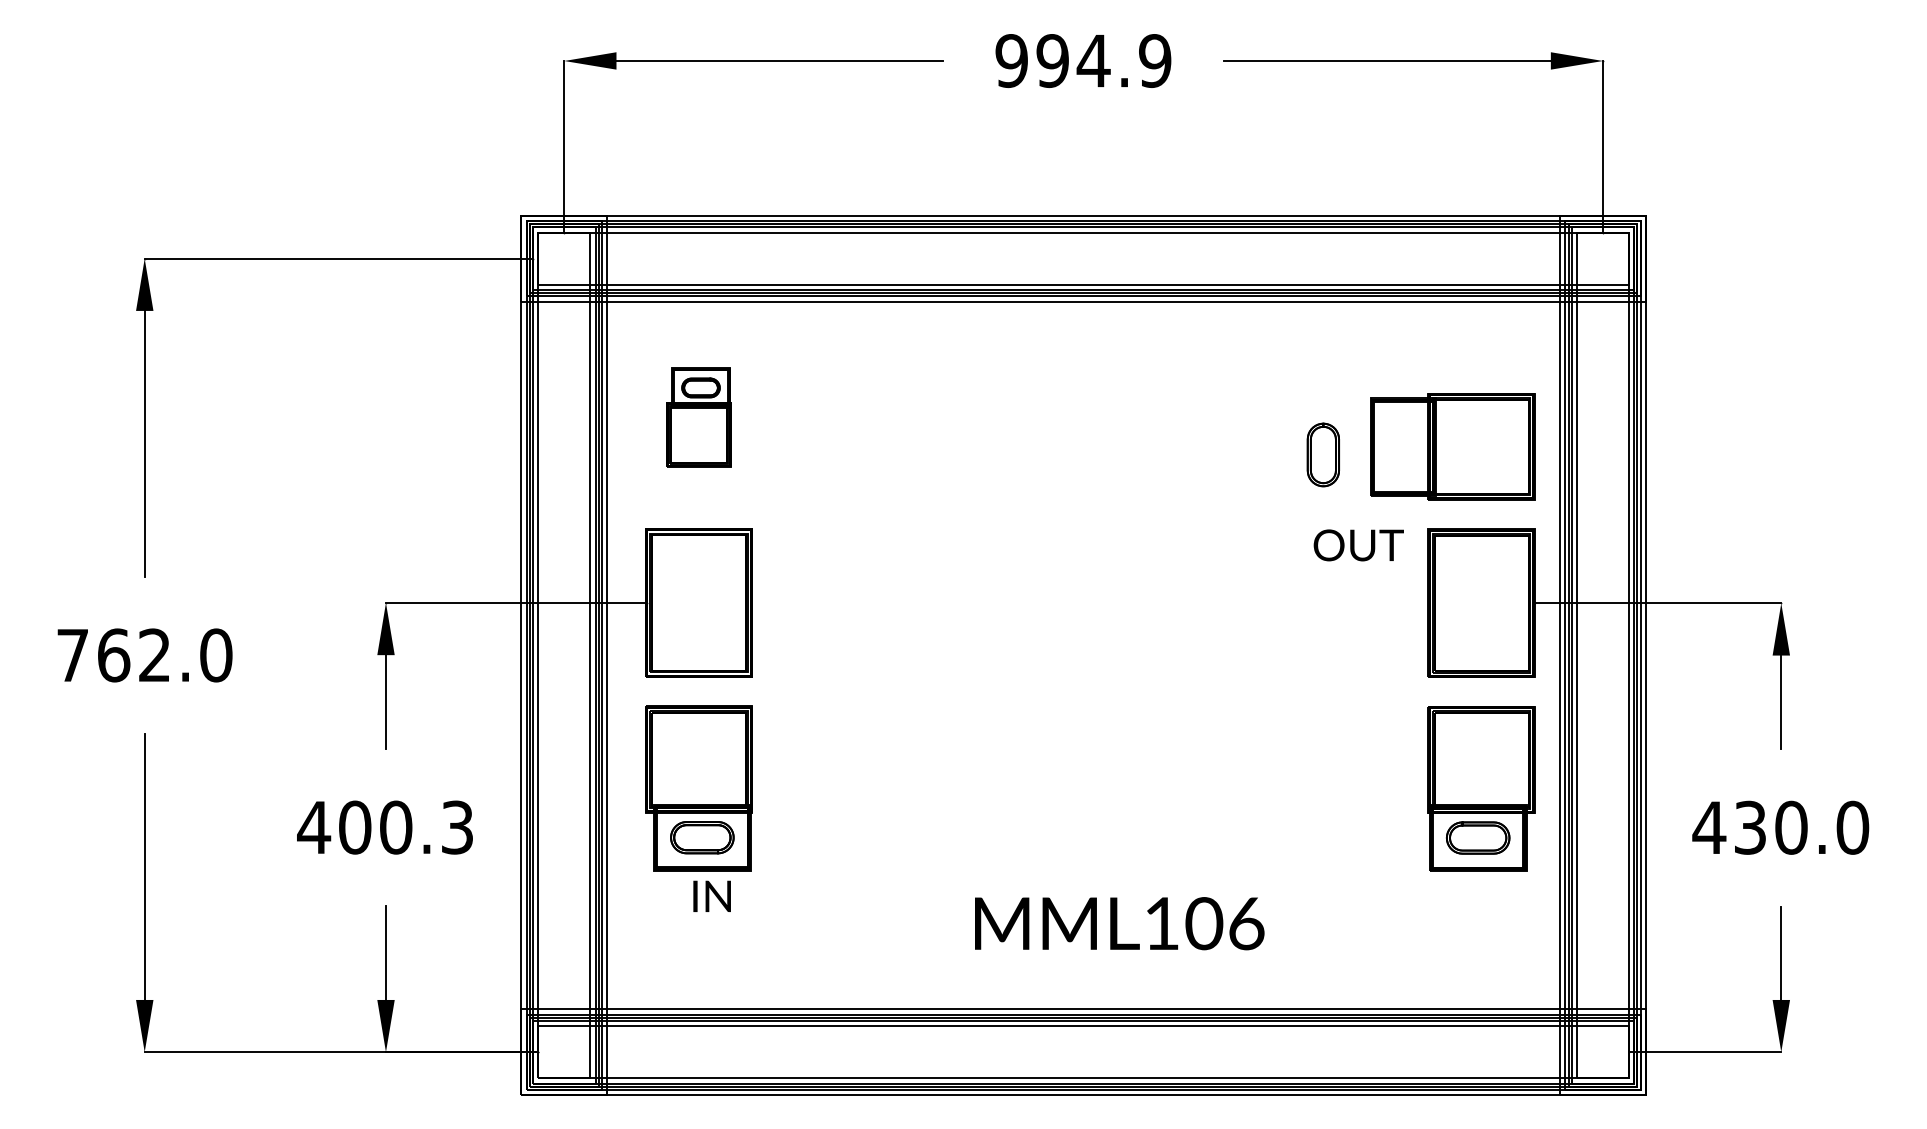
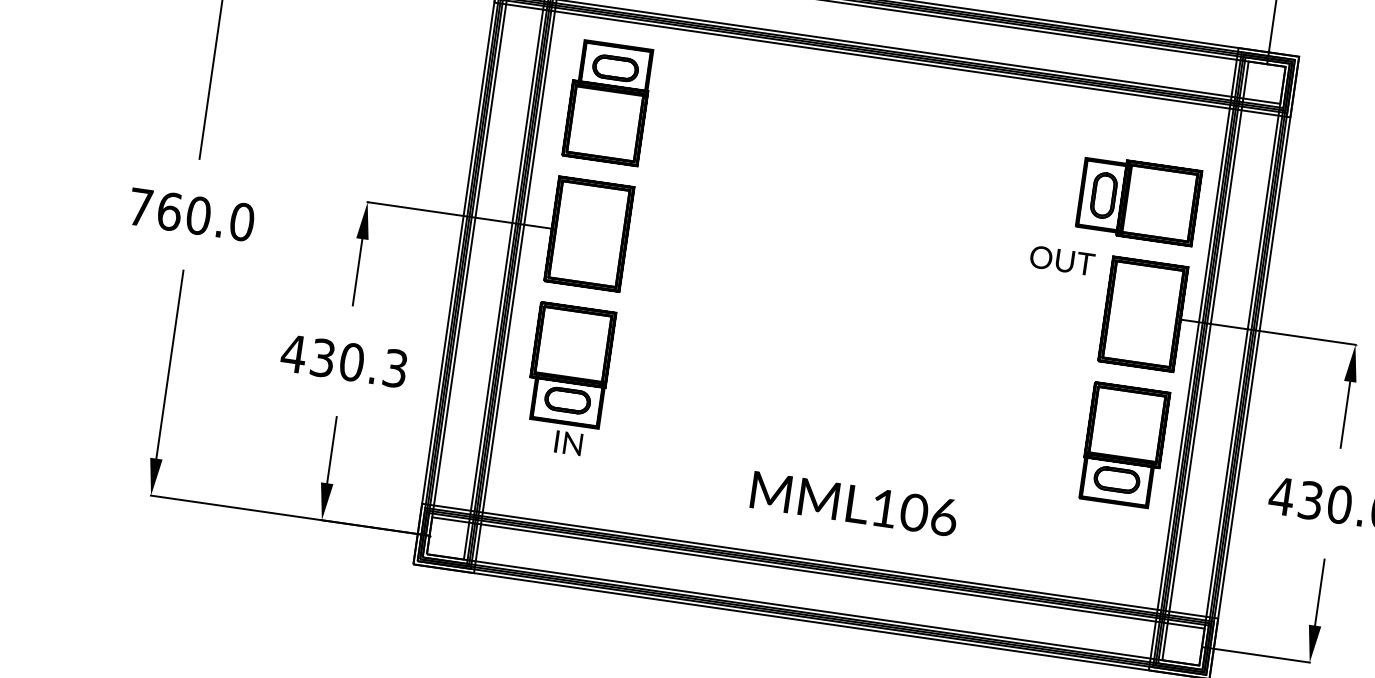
part: (698, 417) -> (607, 102), size x1.67
part: (1322, 454) -> (1103, 195), moved
text: (154, 655) -> (198, 215), 762.0 -> 760.0
text: (355, 827) -> (323, 358), 400.3 -> 430.3

